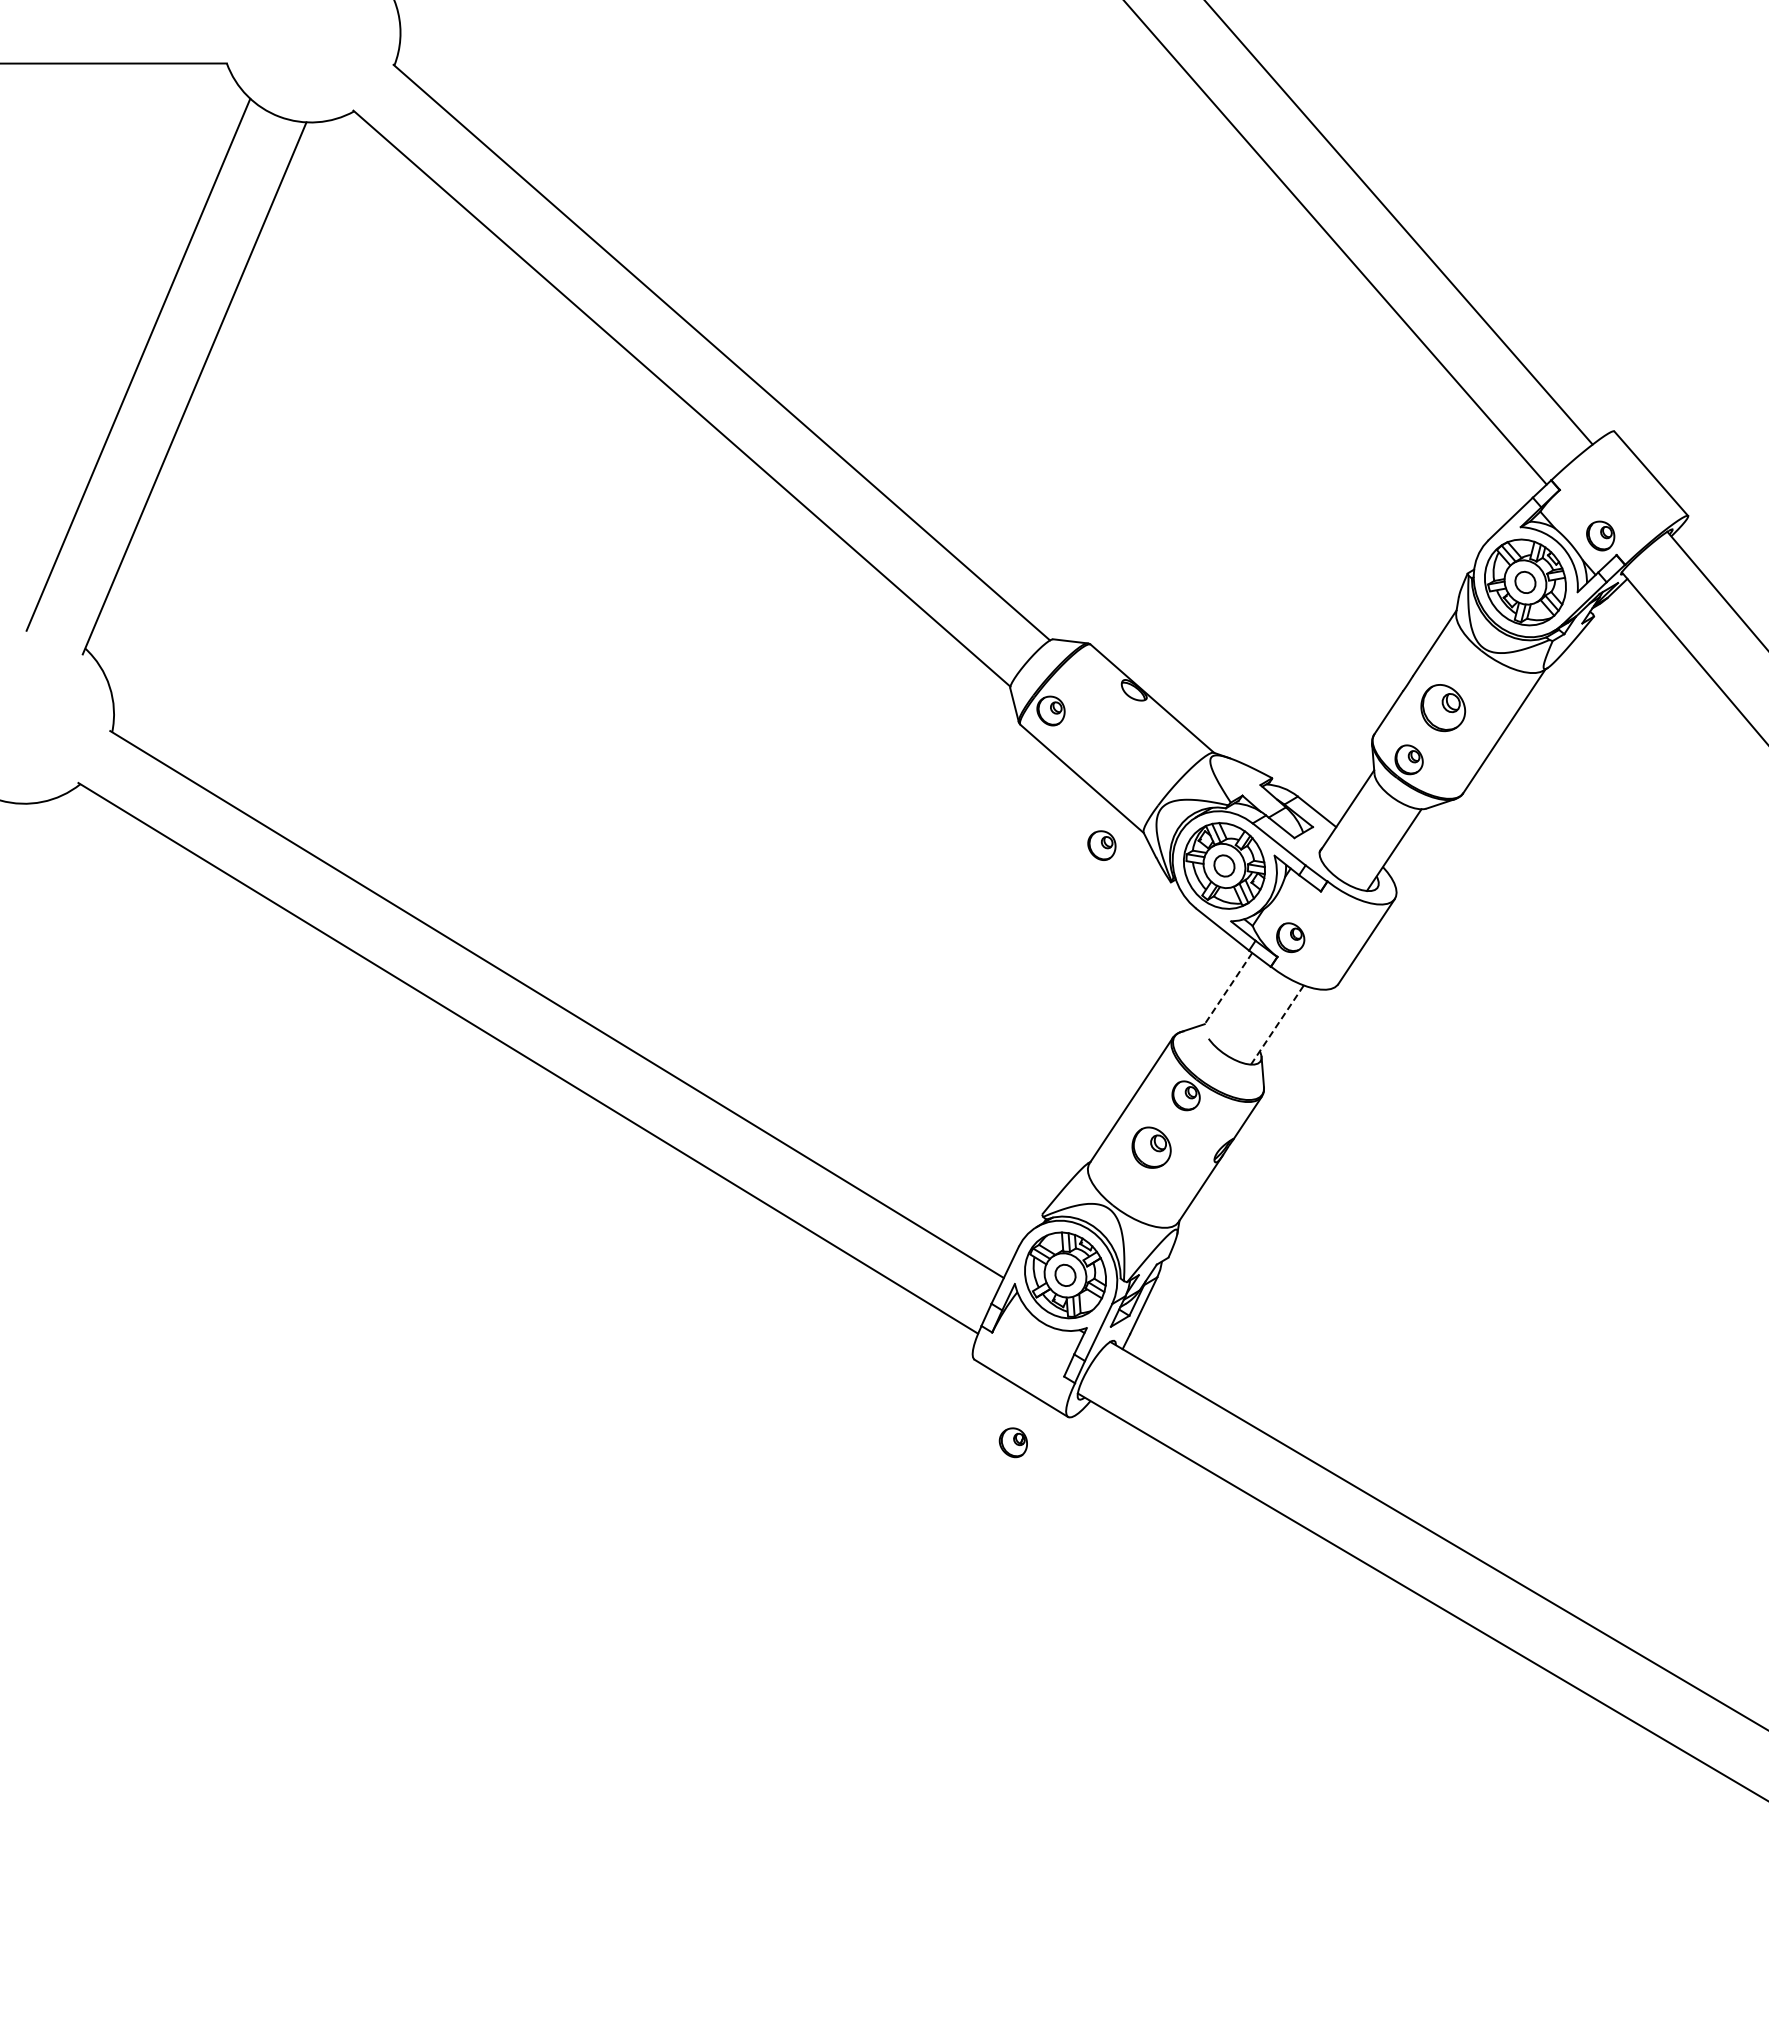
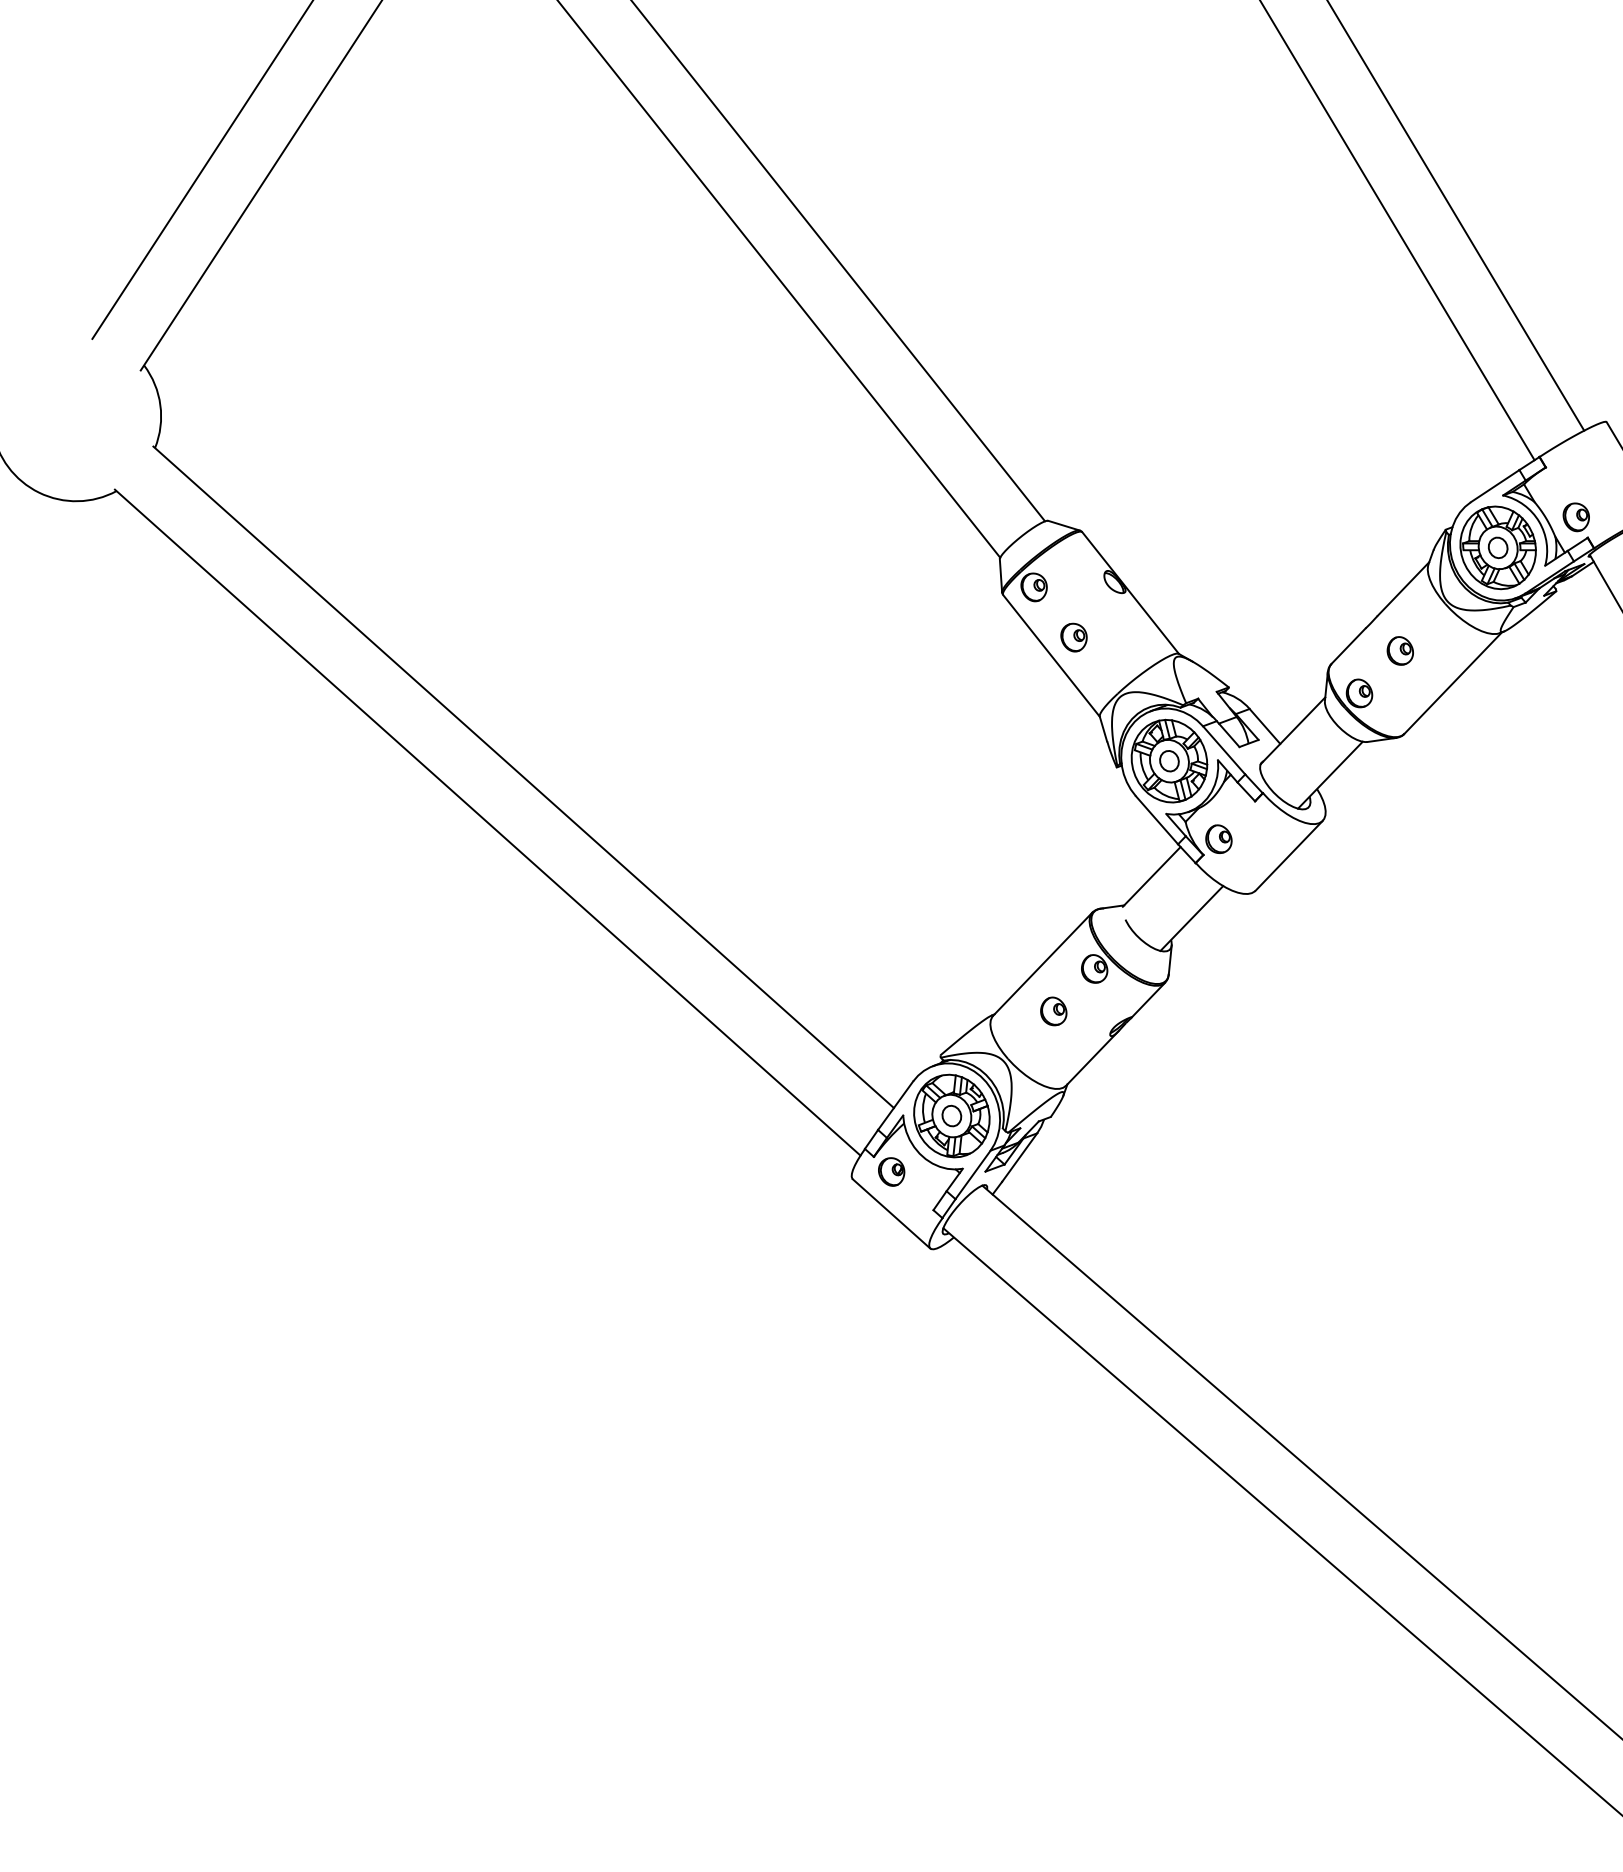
part: (1443, 707) -> (1400, 650), size x0.62
part: (1101, 845) -> (1073, 637), moved
line: (1227, 989) -> (1151, 876), dashed -> solid
line: (1277, 1025) -> (1191, 918), dashed -> solid
part: (1151, 1147) -> (1053, 1011), size x0.71
part: (1012, 1442) -> (890, 1171), moved

